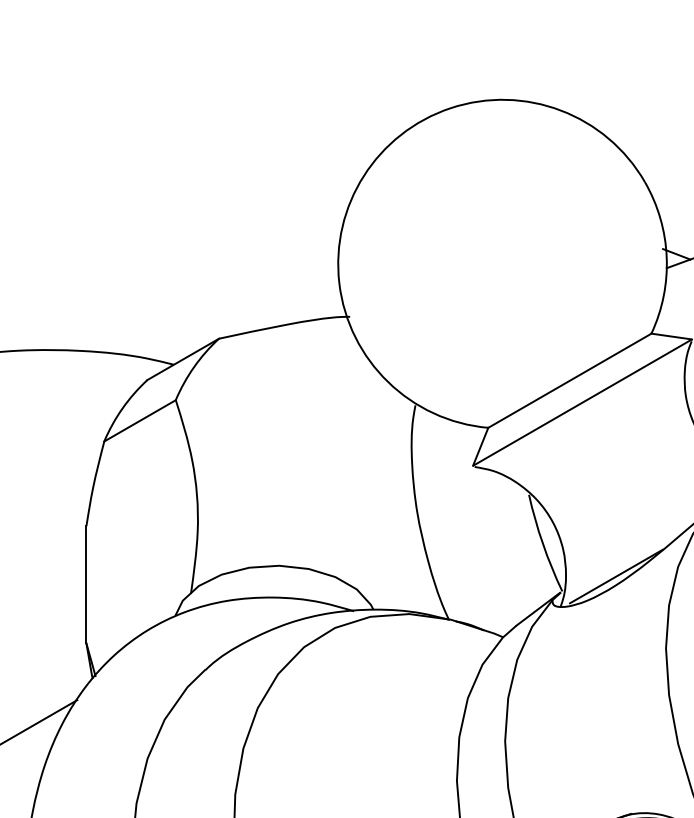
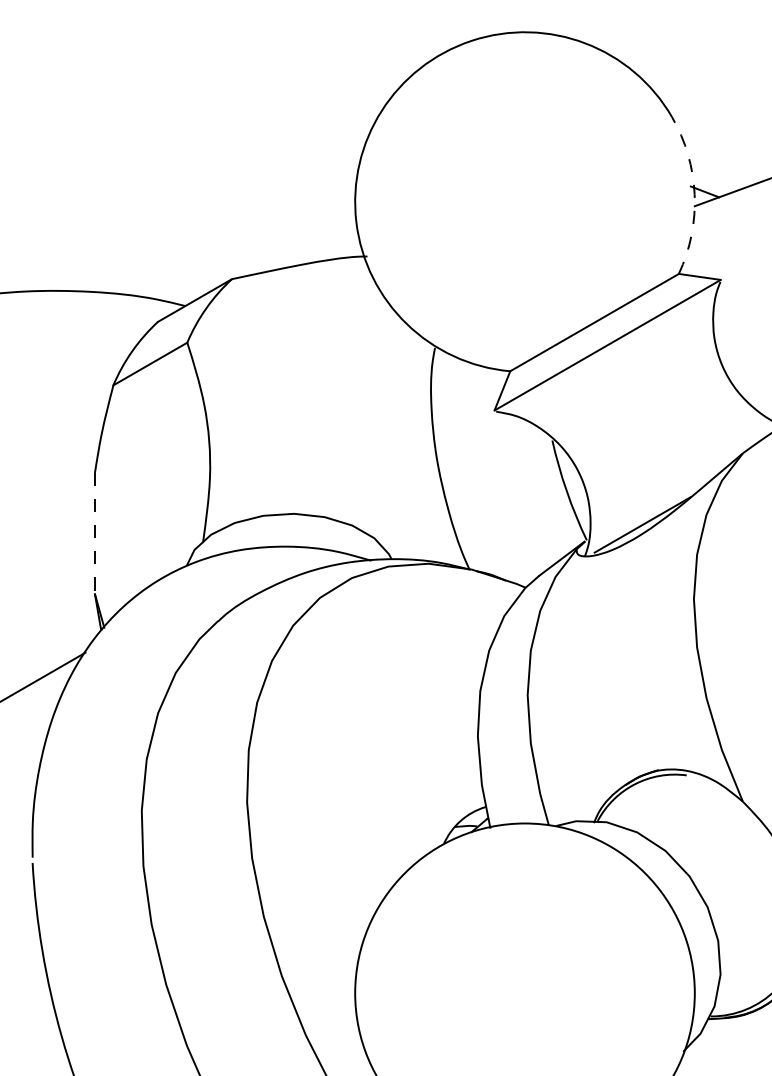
arc: (666, 256) -> (694, 194), solid -> dashed
line: (85, 584) -> (94, 533), solid -> dashed

